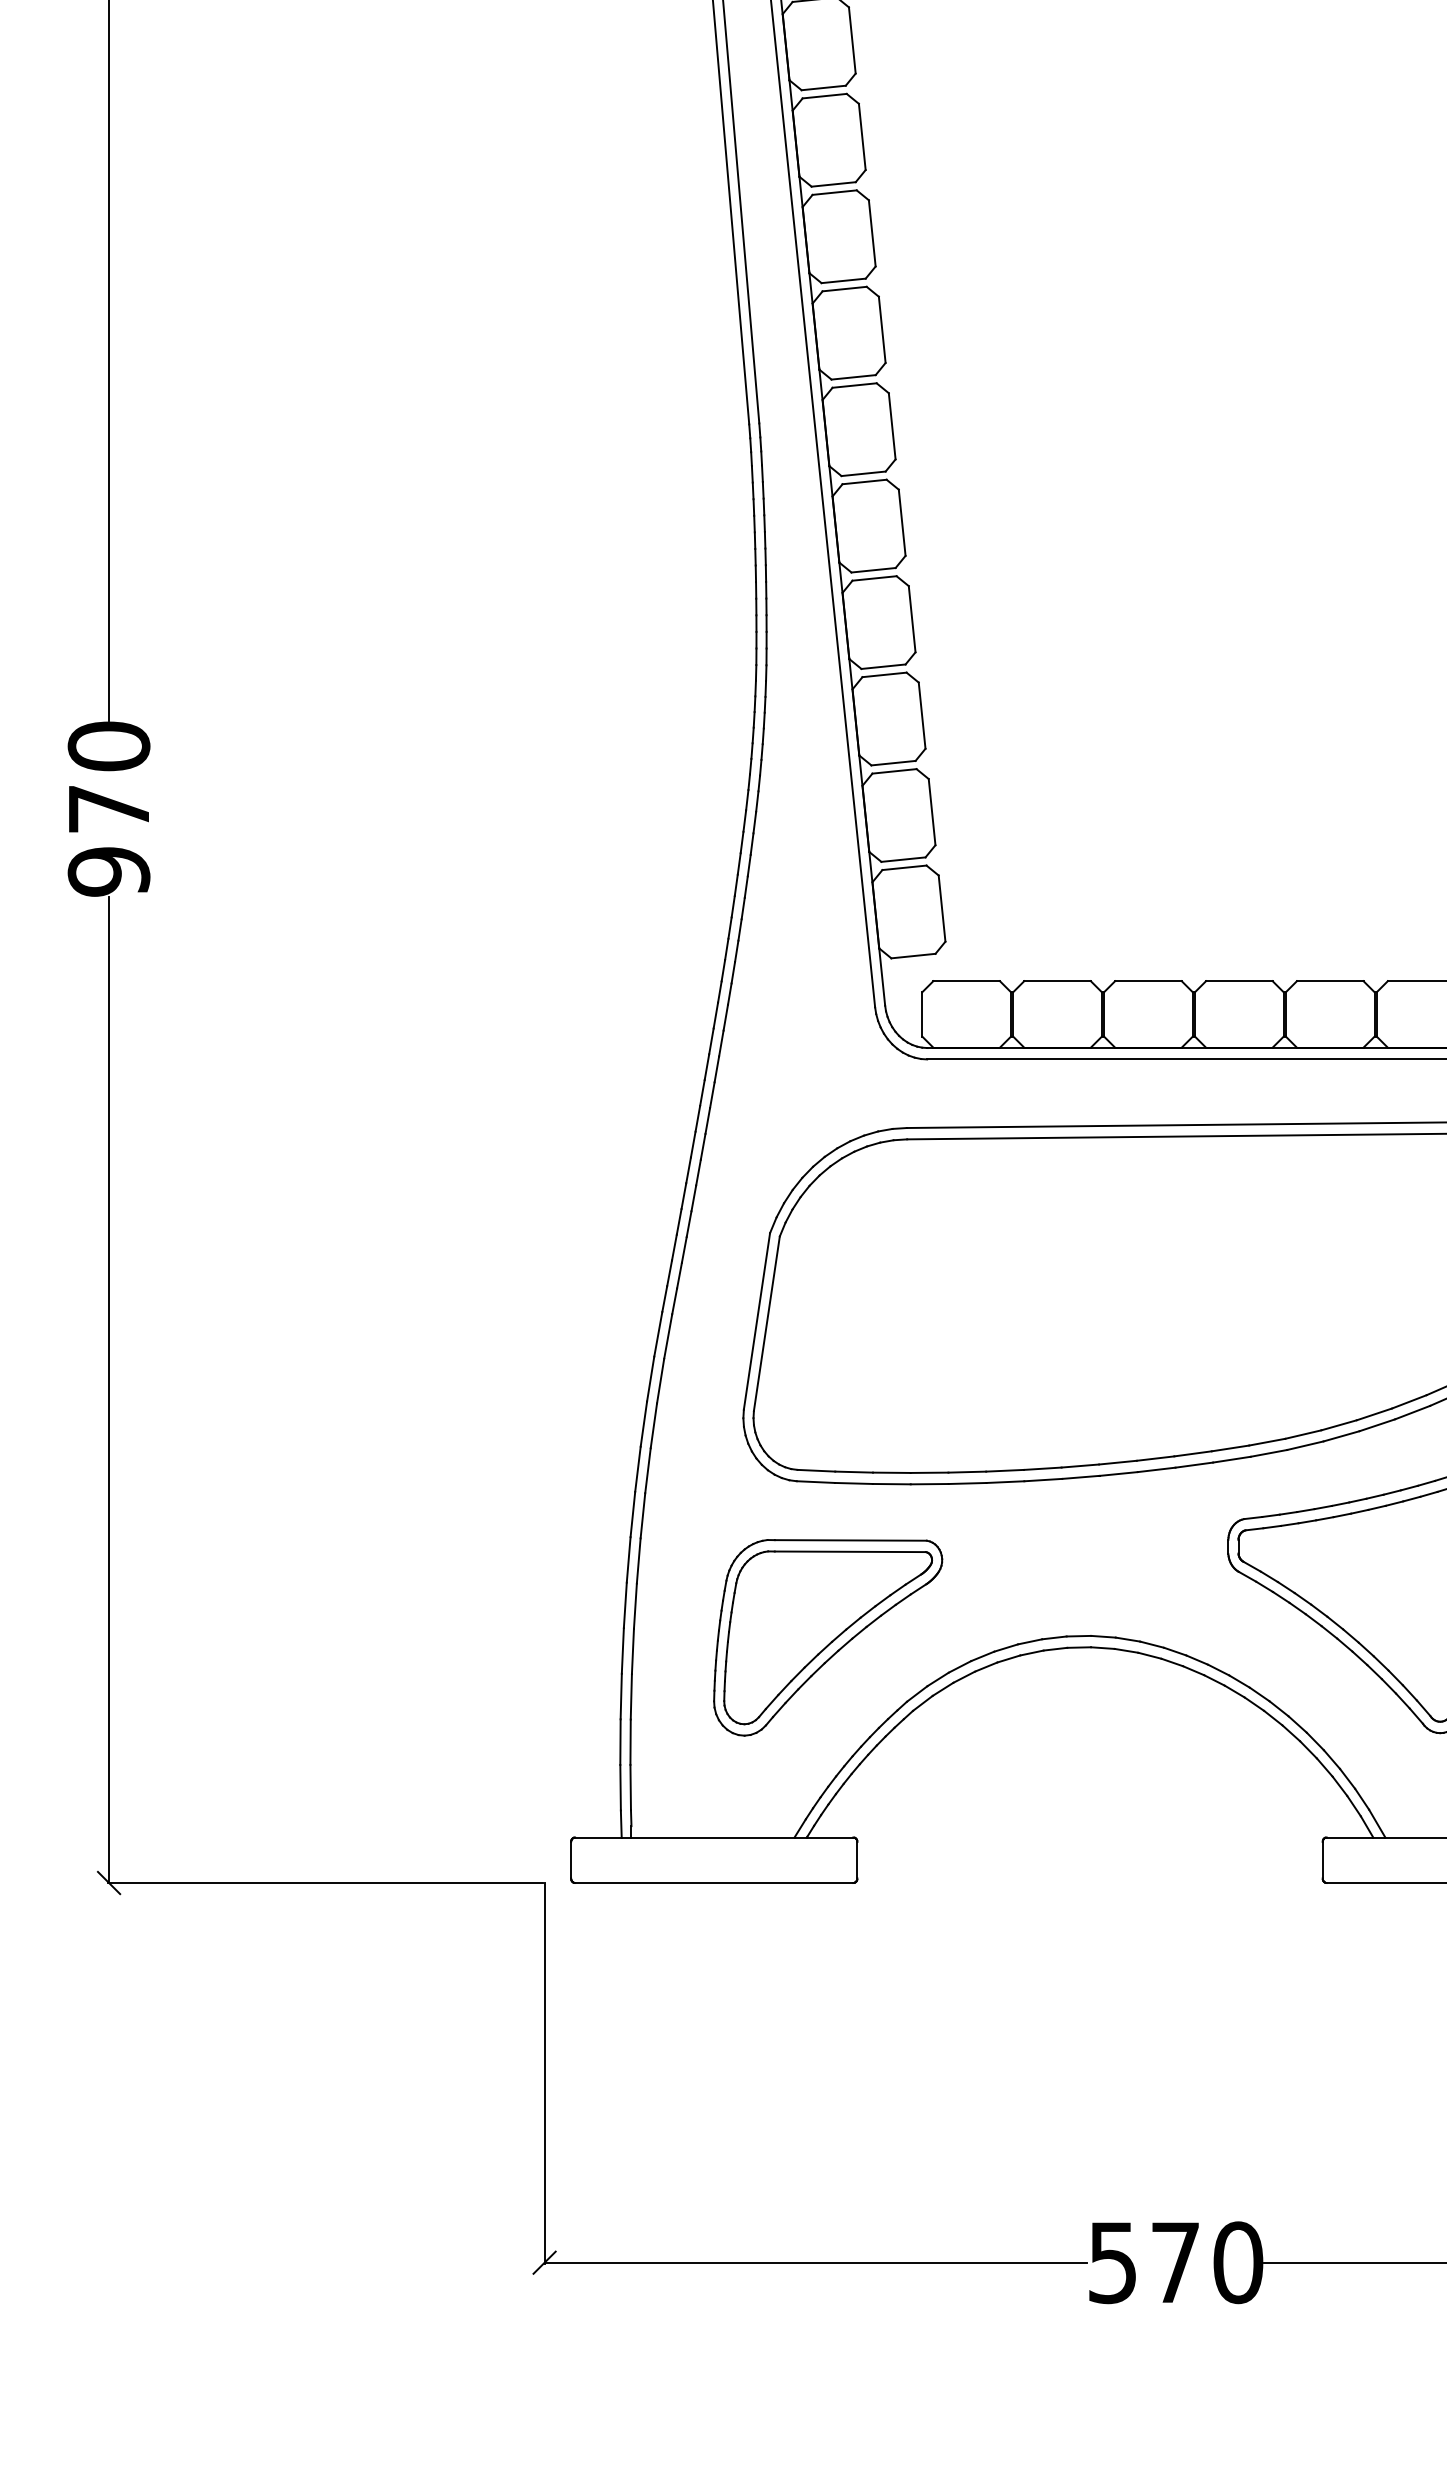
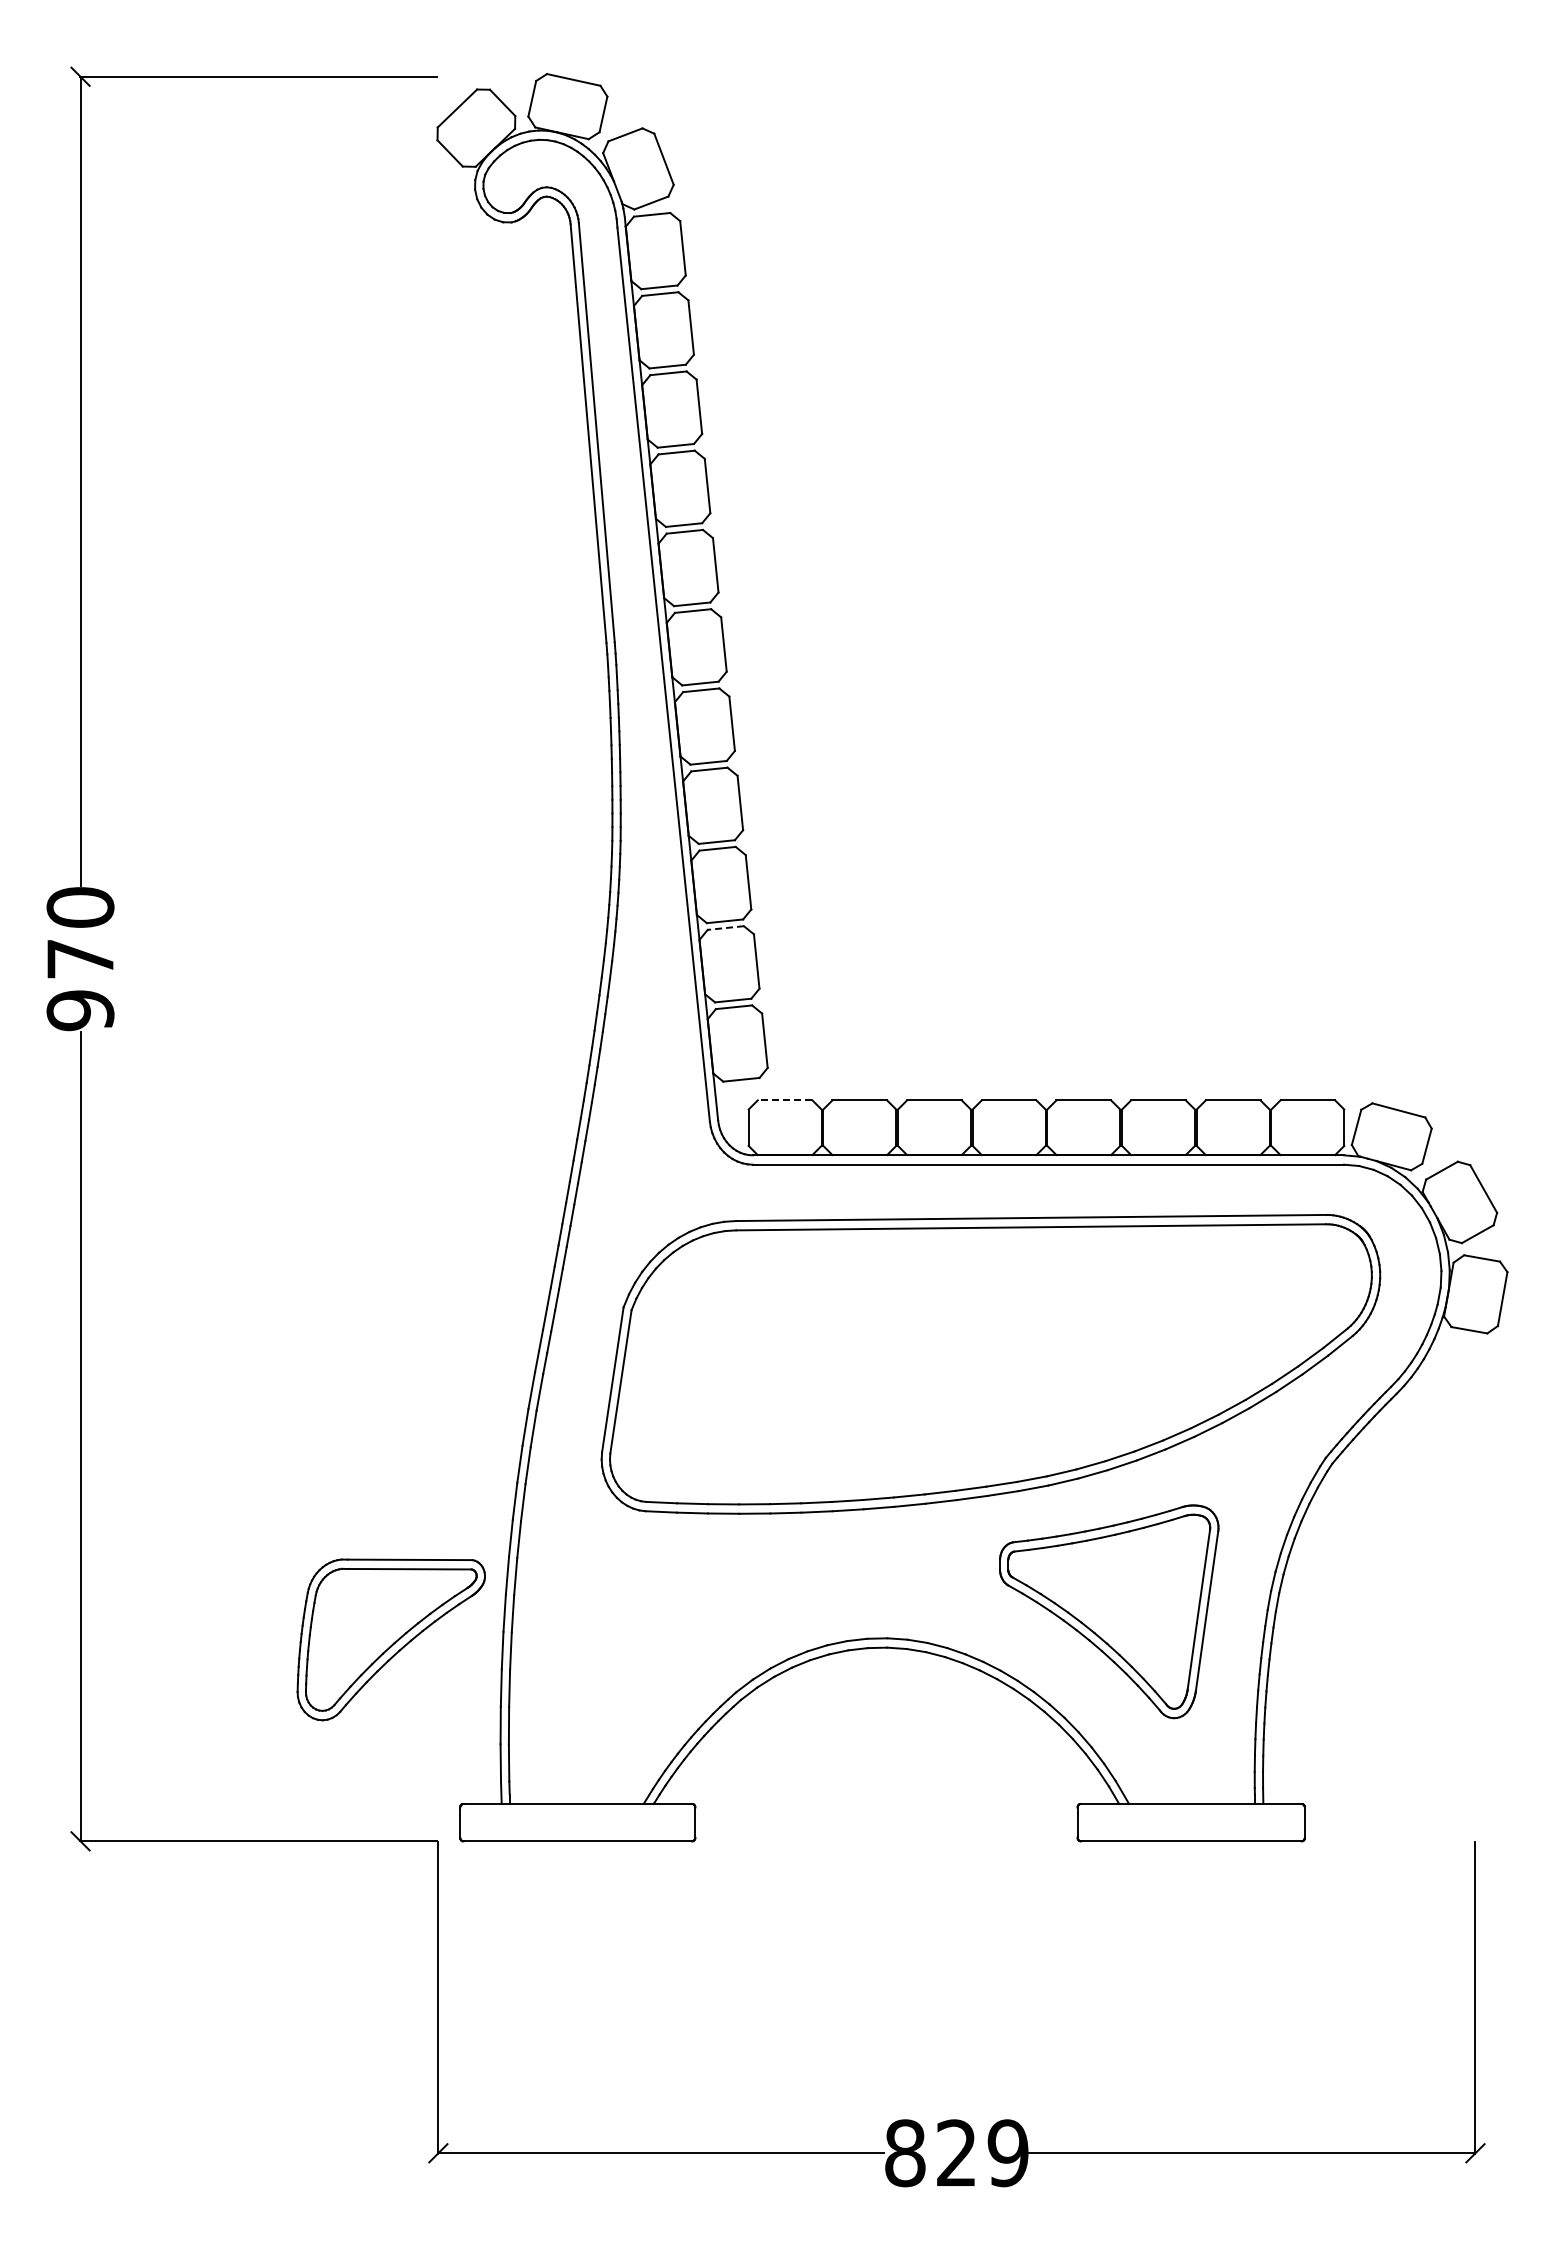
line: (894, 771) -> (725, 928), solid -> dashed
line: (965, 981) -> (784, 1100), solid -> dashed
part: (827, 1637) -> (390, 1639), moved
text: (1175, 2262) -> (956, 2153), 570 -> 829

